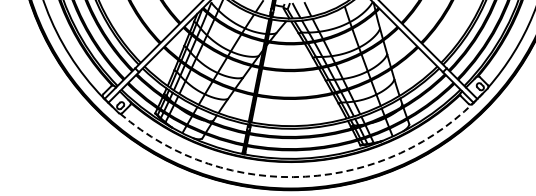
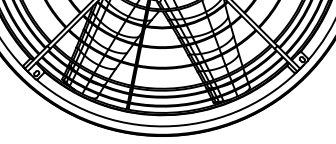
arc: (305, 176) -> (173, 125), dashed -> solid

